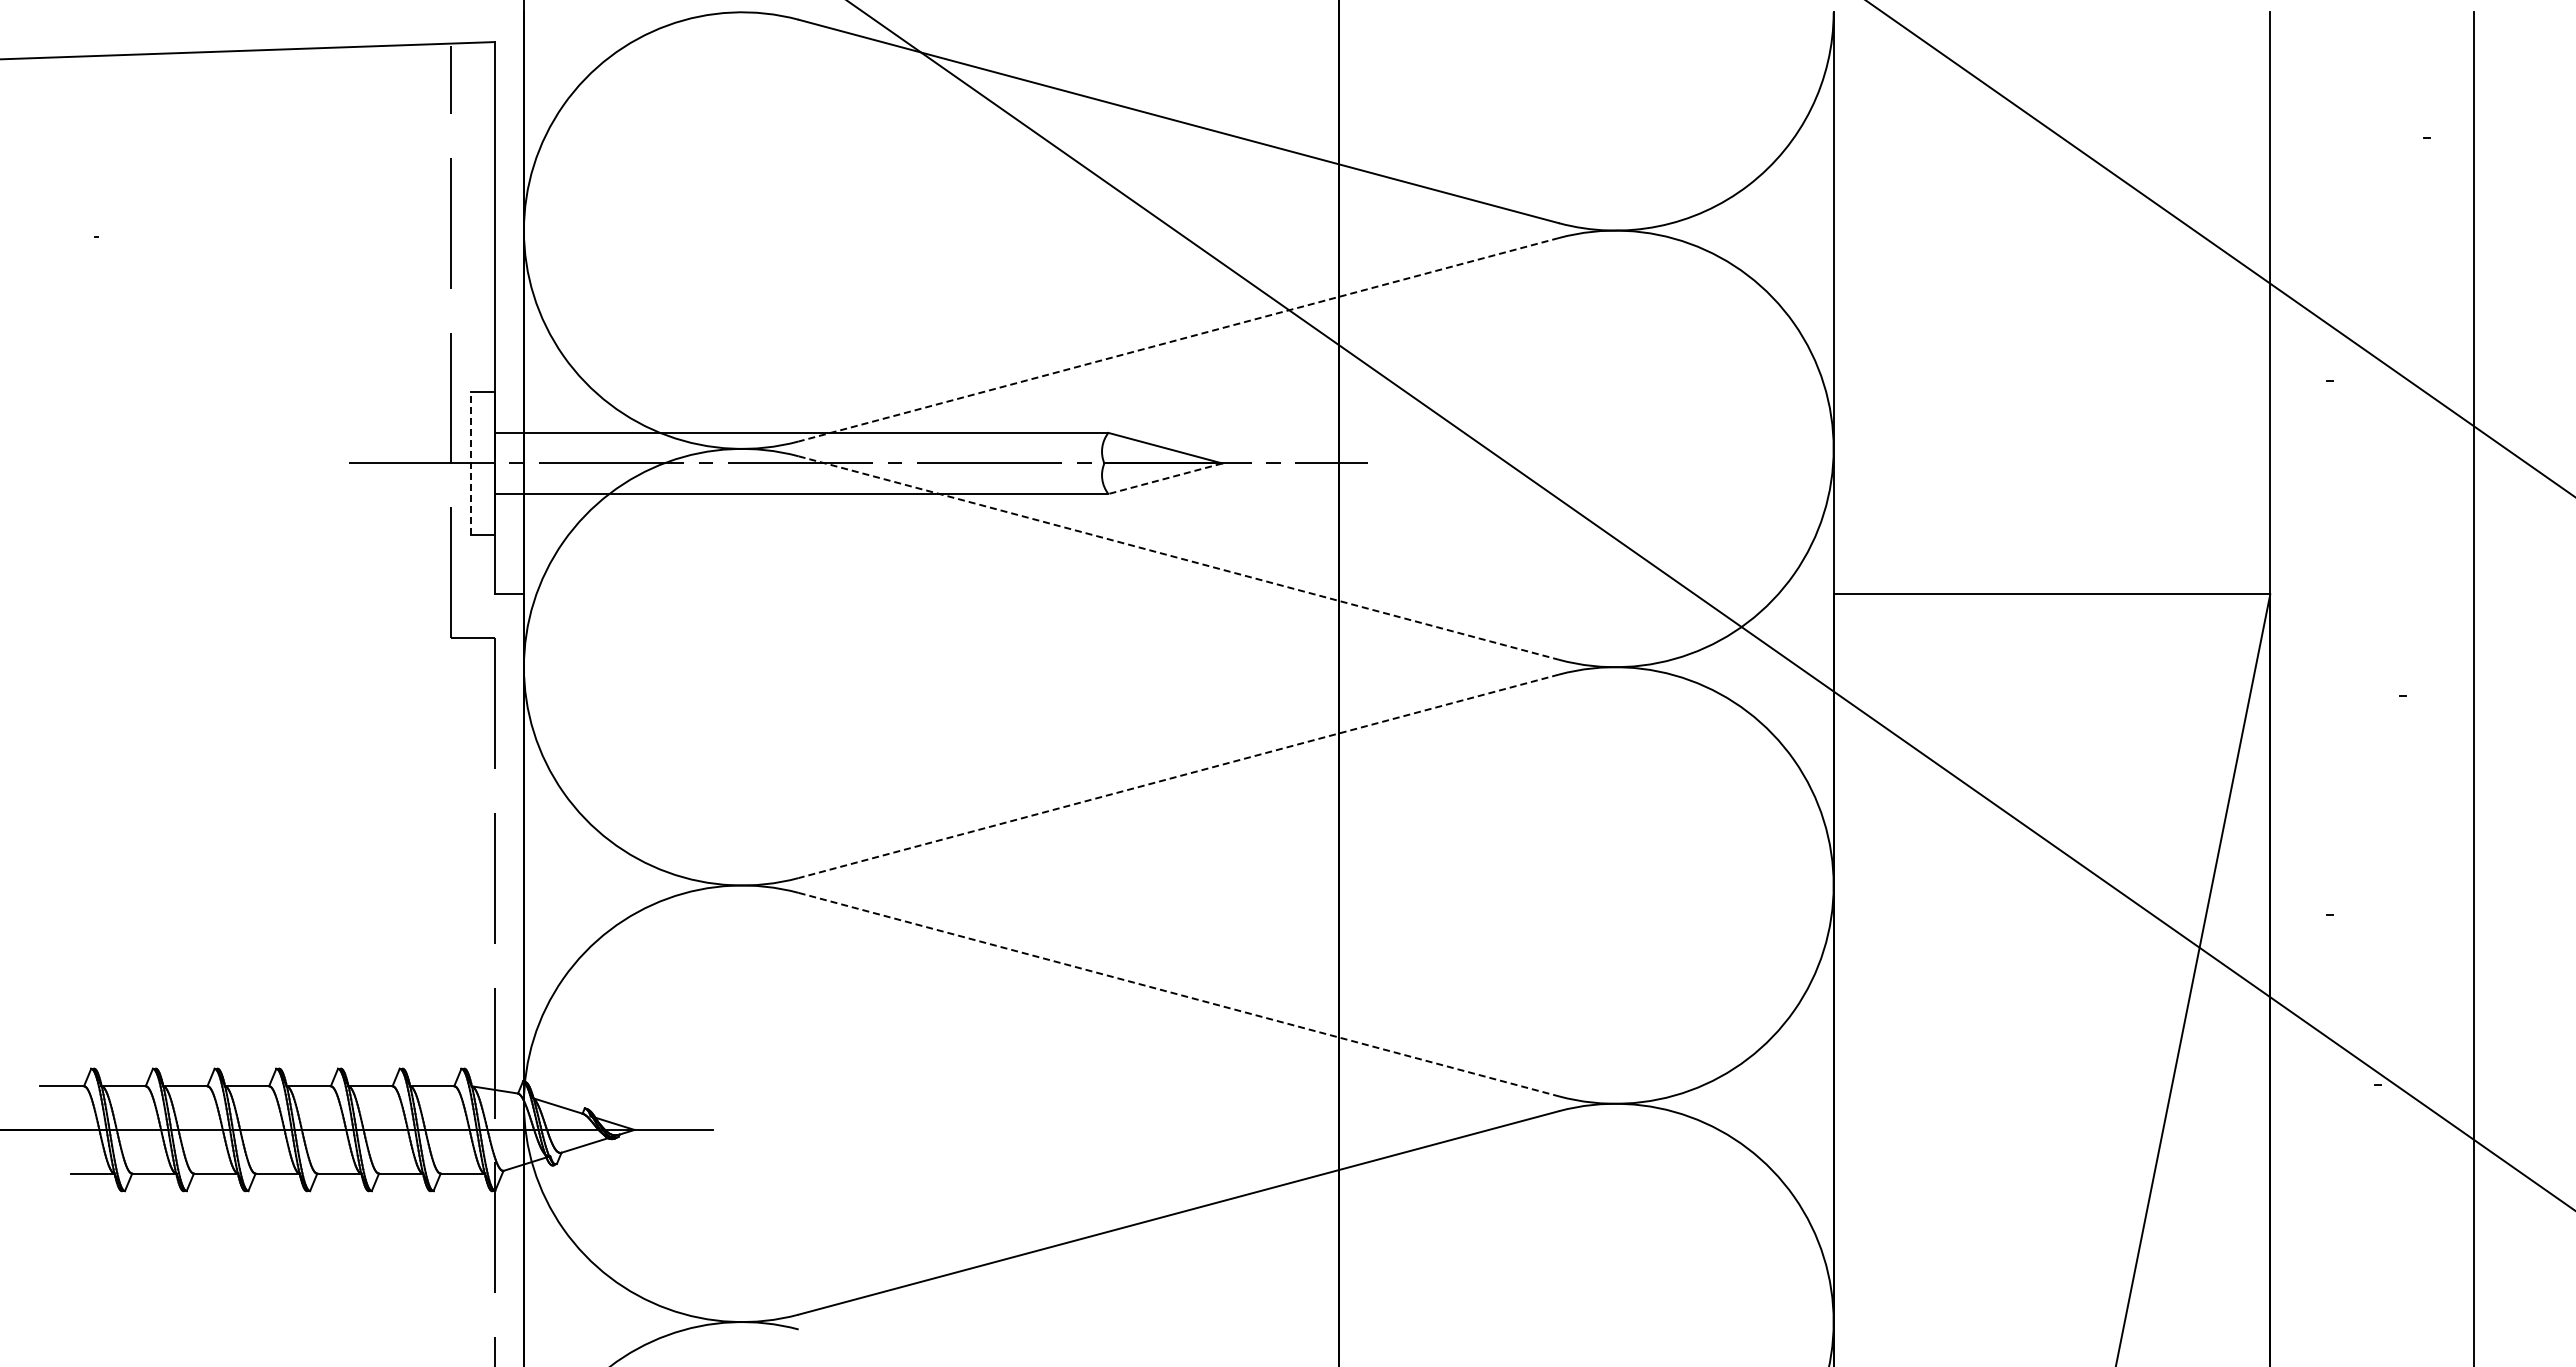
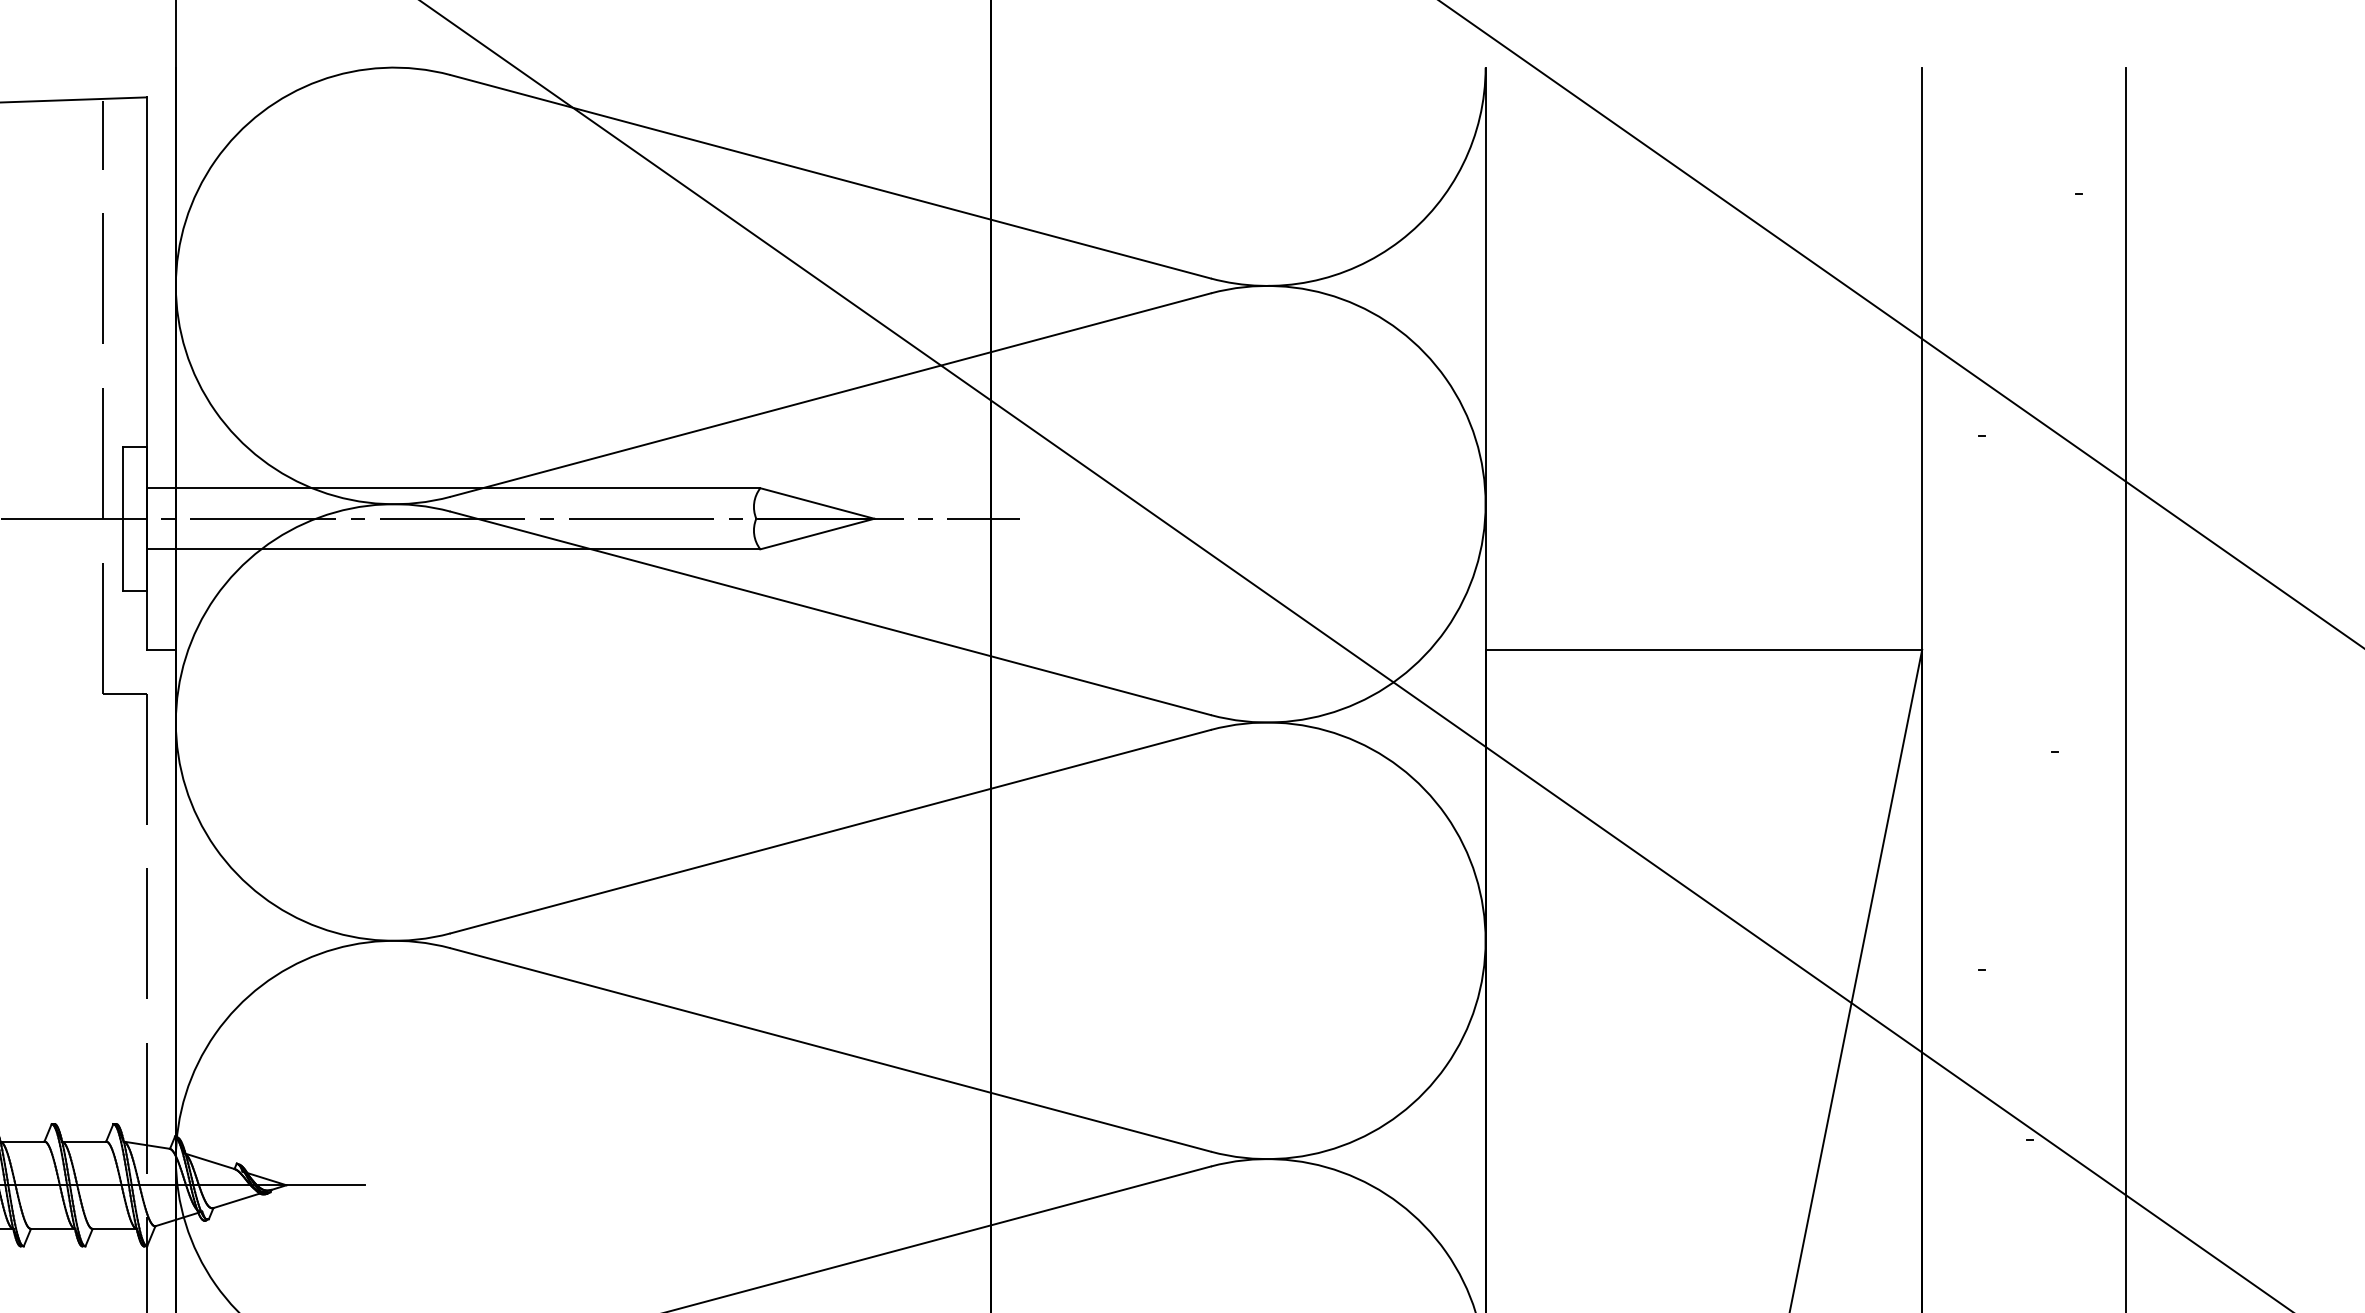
line: (1178, 339) -> (830, 394), dashed -> solid
line: (470, 463) -> (122, 518), dashed -> solid
line: (1164, 478) -> (816, 533), dashed -> solid
line: (1178, 558) -> (830, 613), dashed -> solid
line: (1178, 776) -> (830, 831), dashed -> solid
line: (1178, 994) -> (830, 1049), dashed -> solid

